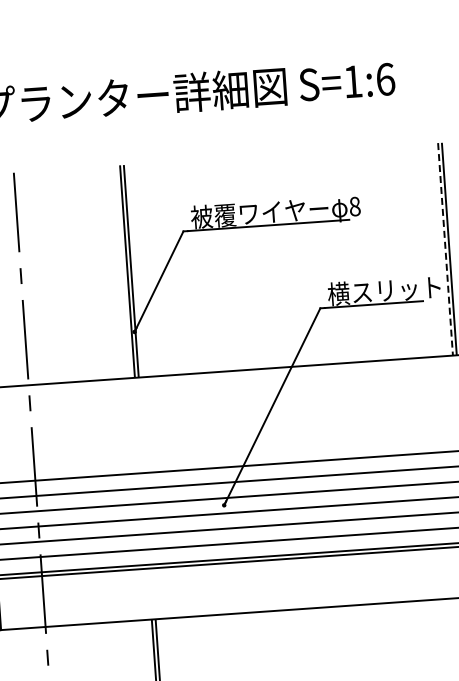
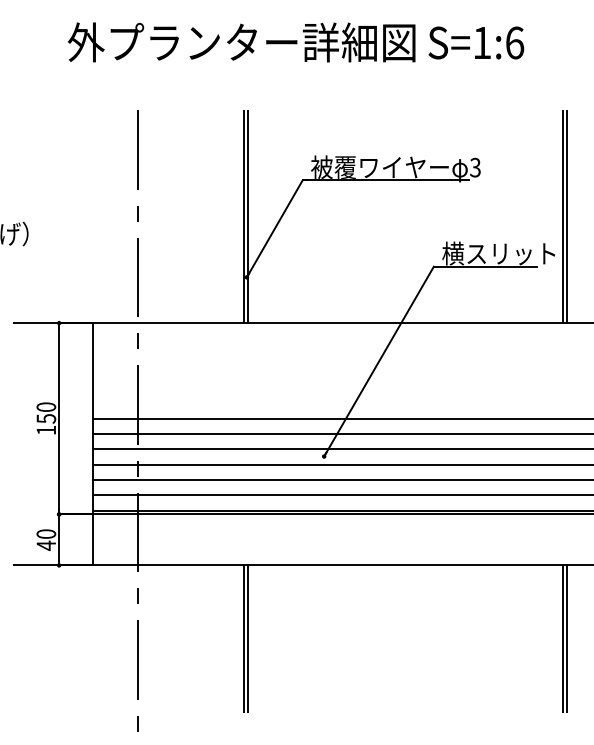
text: (355, 206) -> (475, 167), 8 -> 3
line: (445, 249) -> (562, 216), dashed -> solid

